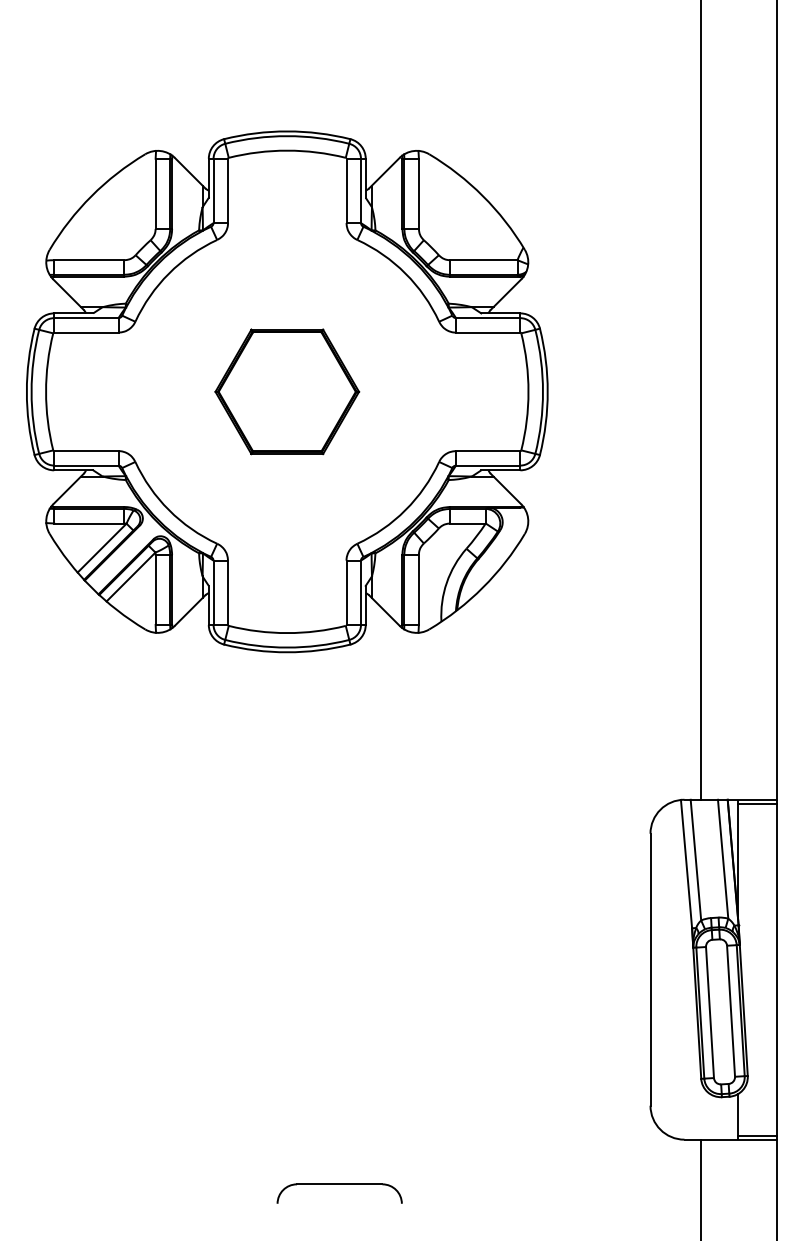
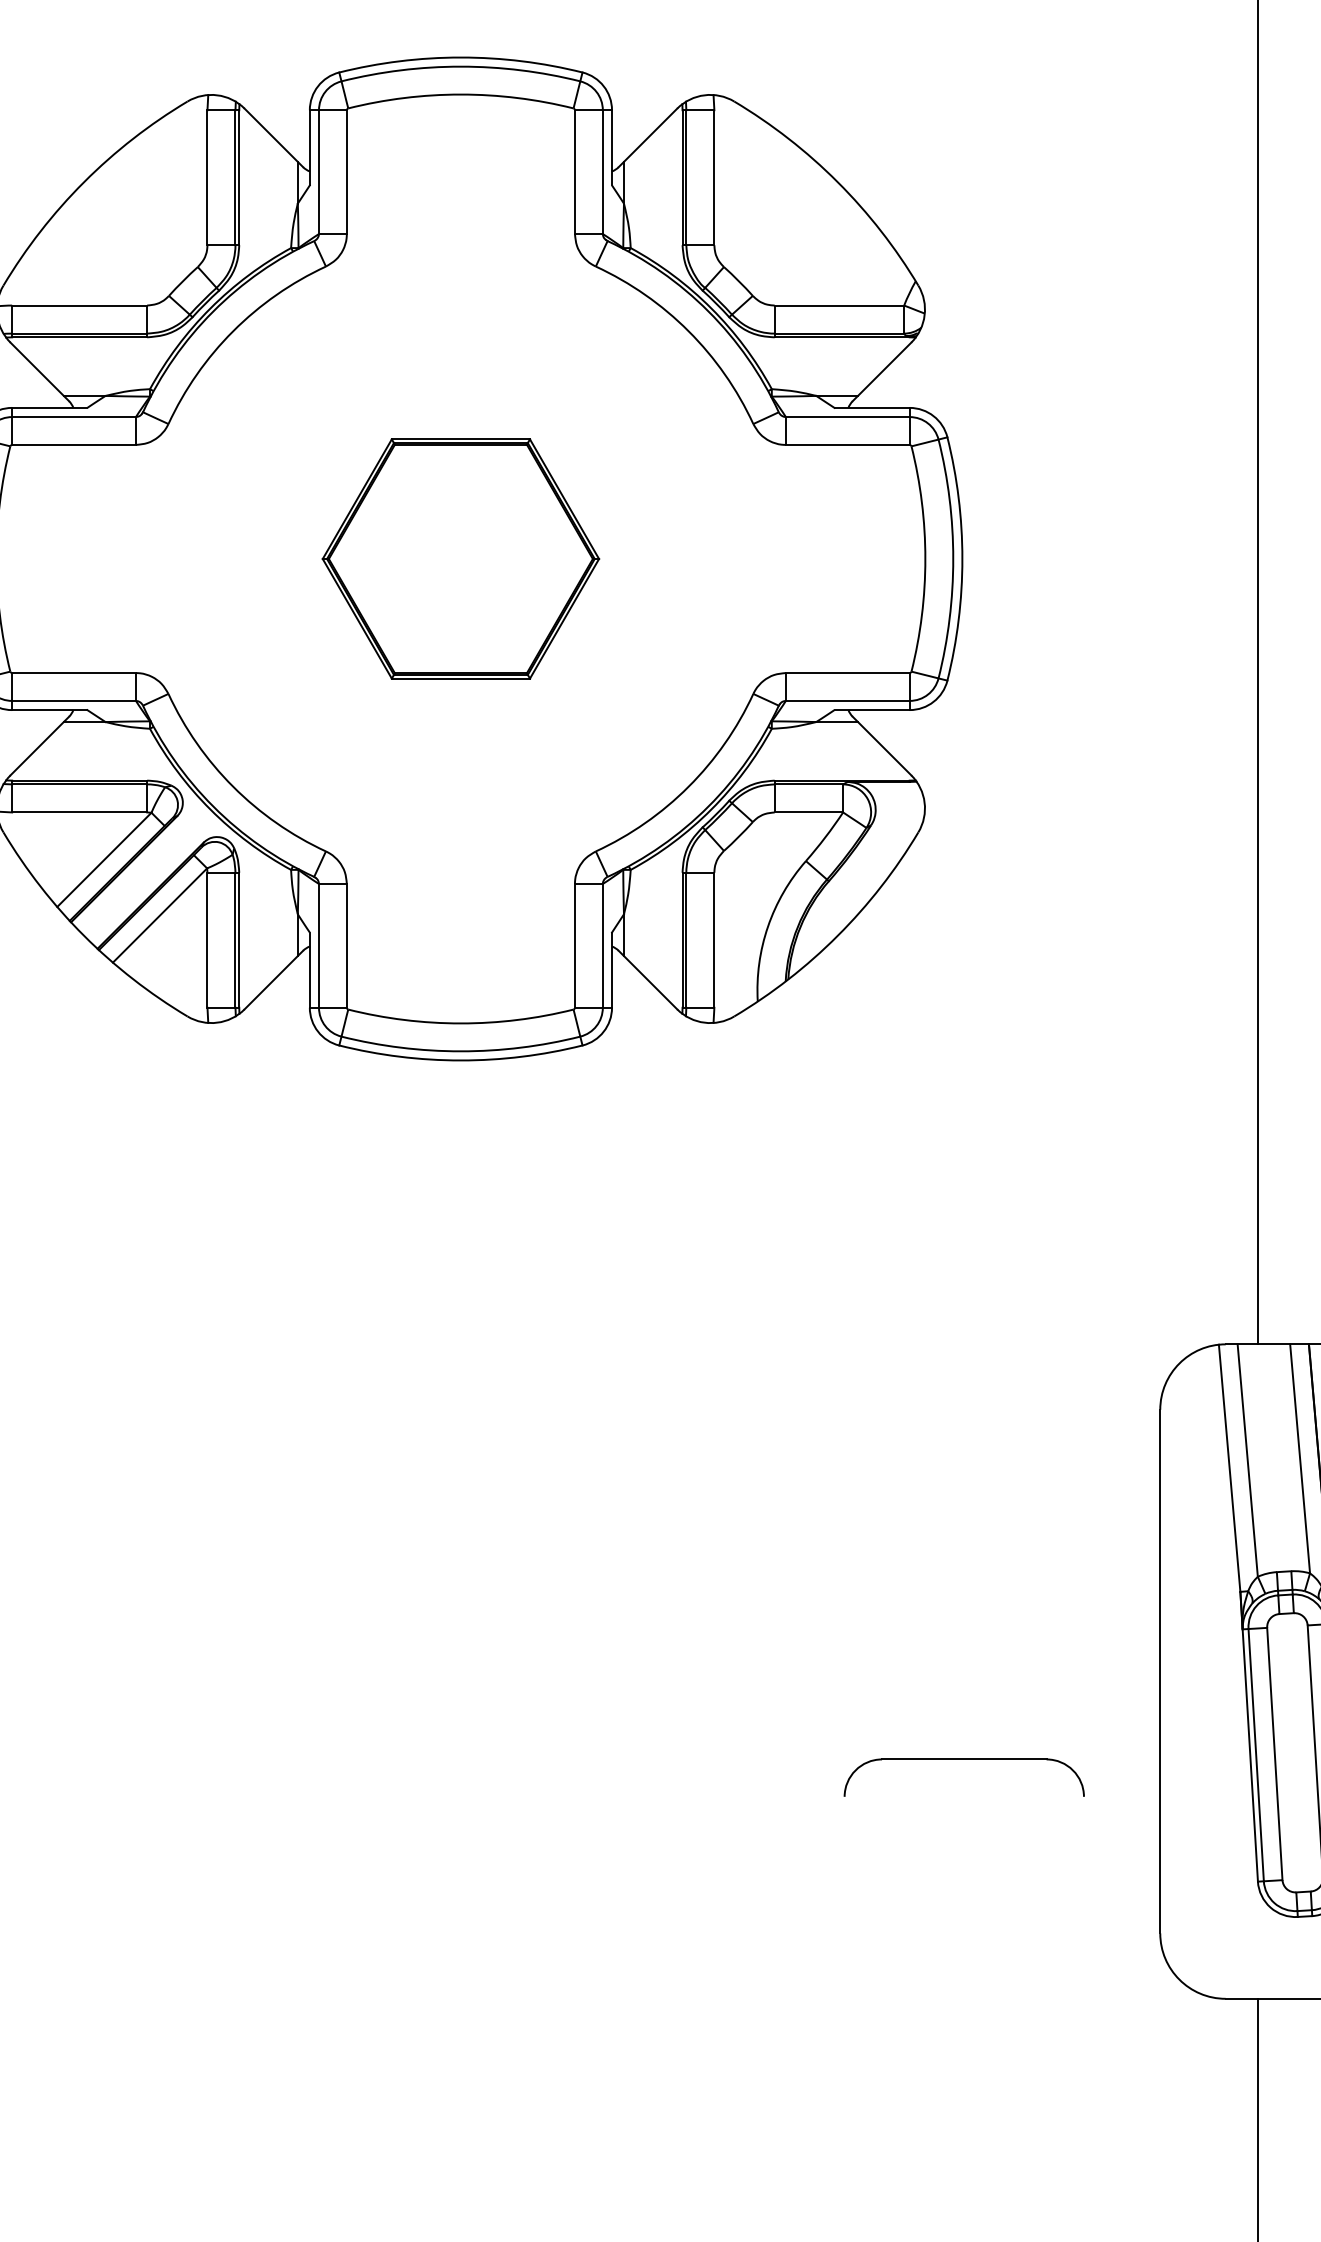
part: (339, 1184) -> (963, 1759), moved

